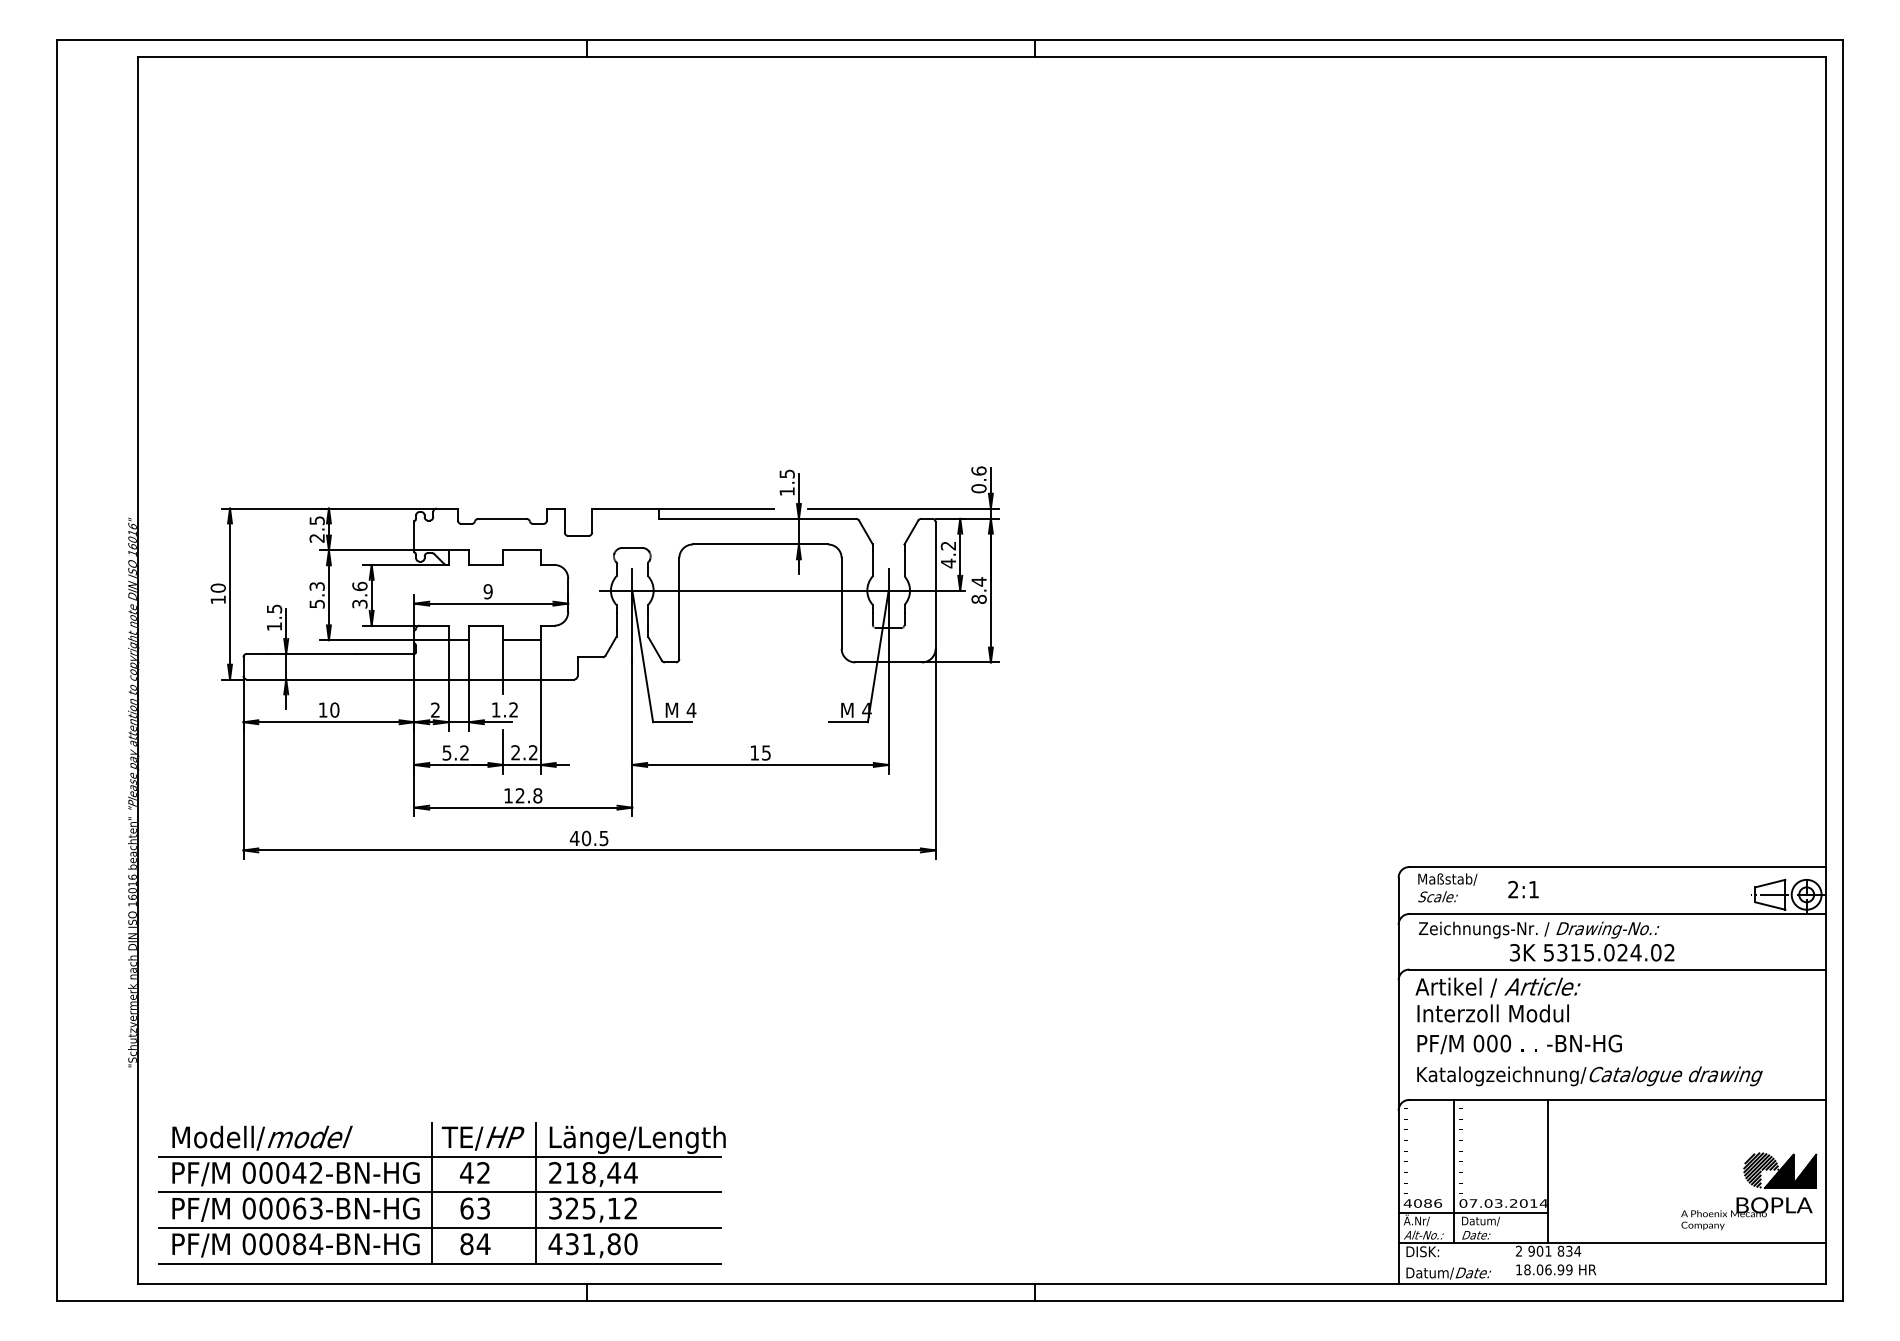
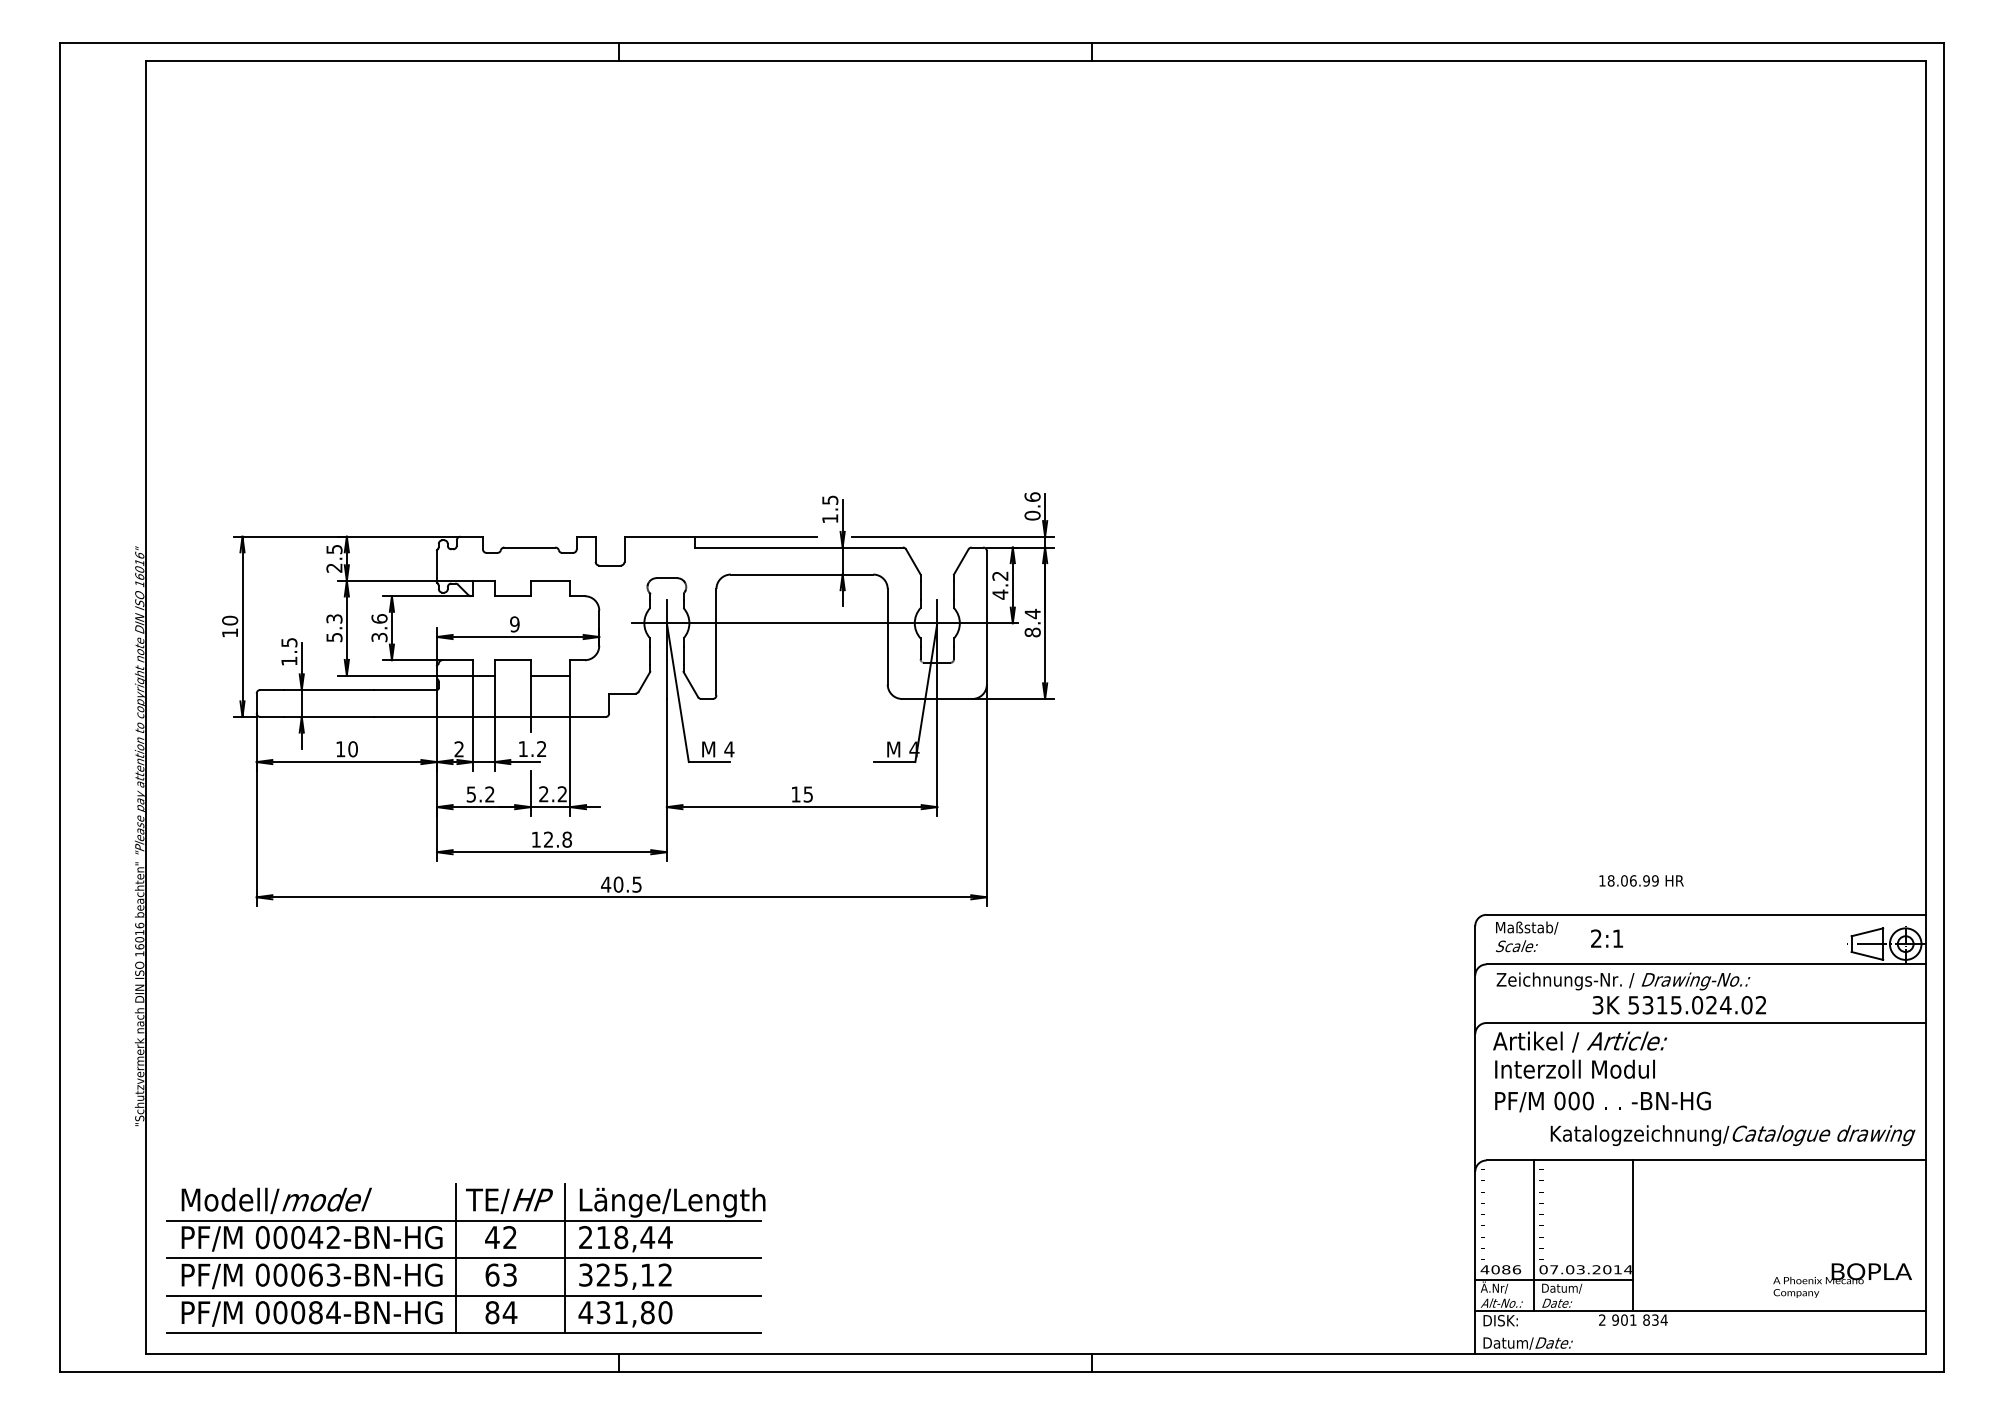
text: (1589, 1076) -> (1732, 1135), moved
part: (1780, 1170) -> (1878, 1234), removed
text: (1556, 1269) -> (1641, 880), moved

